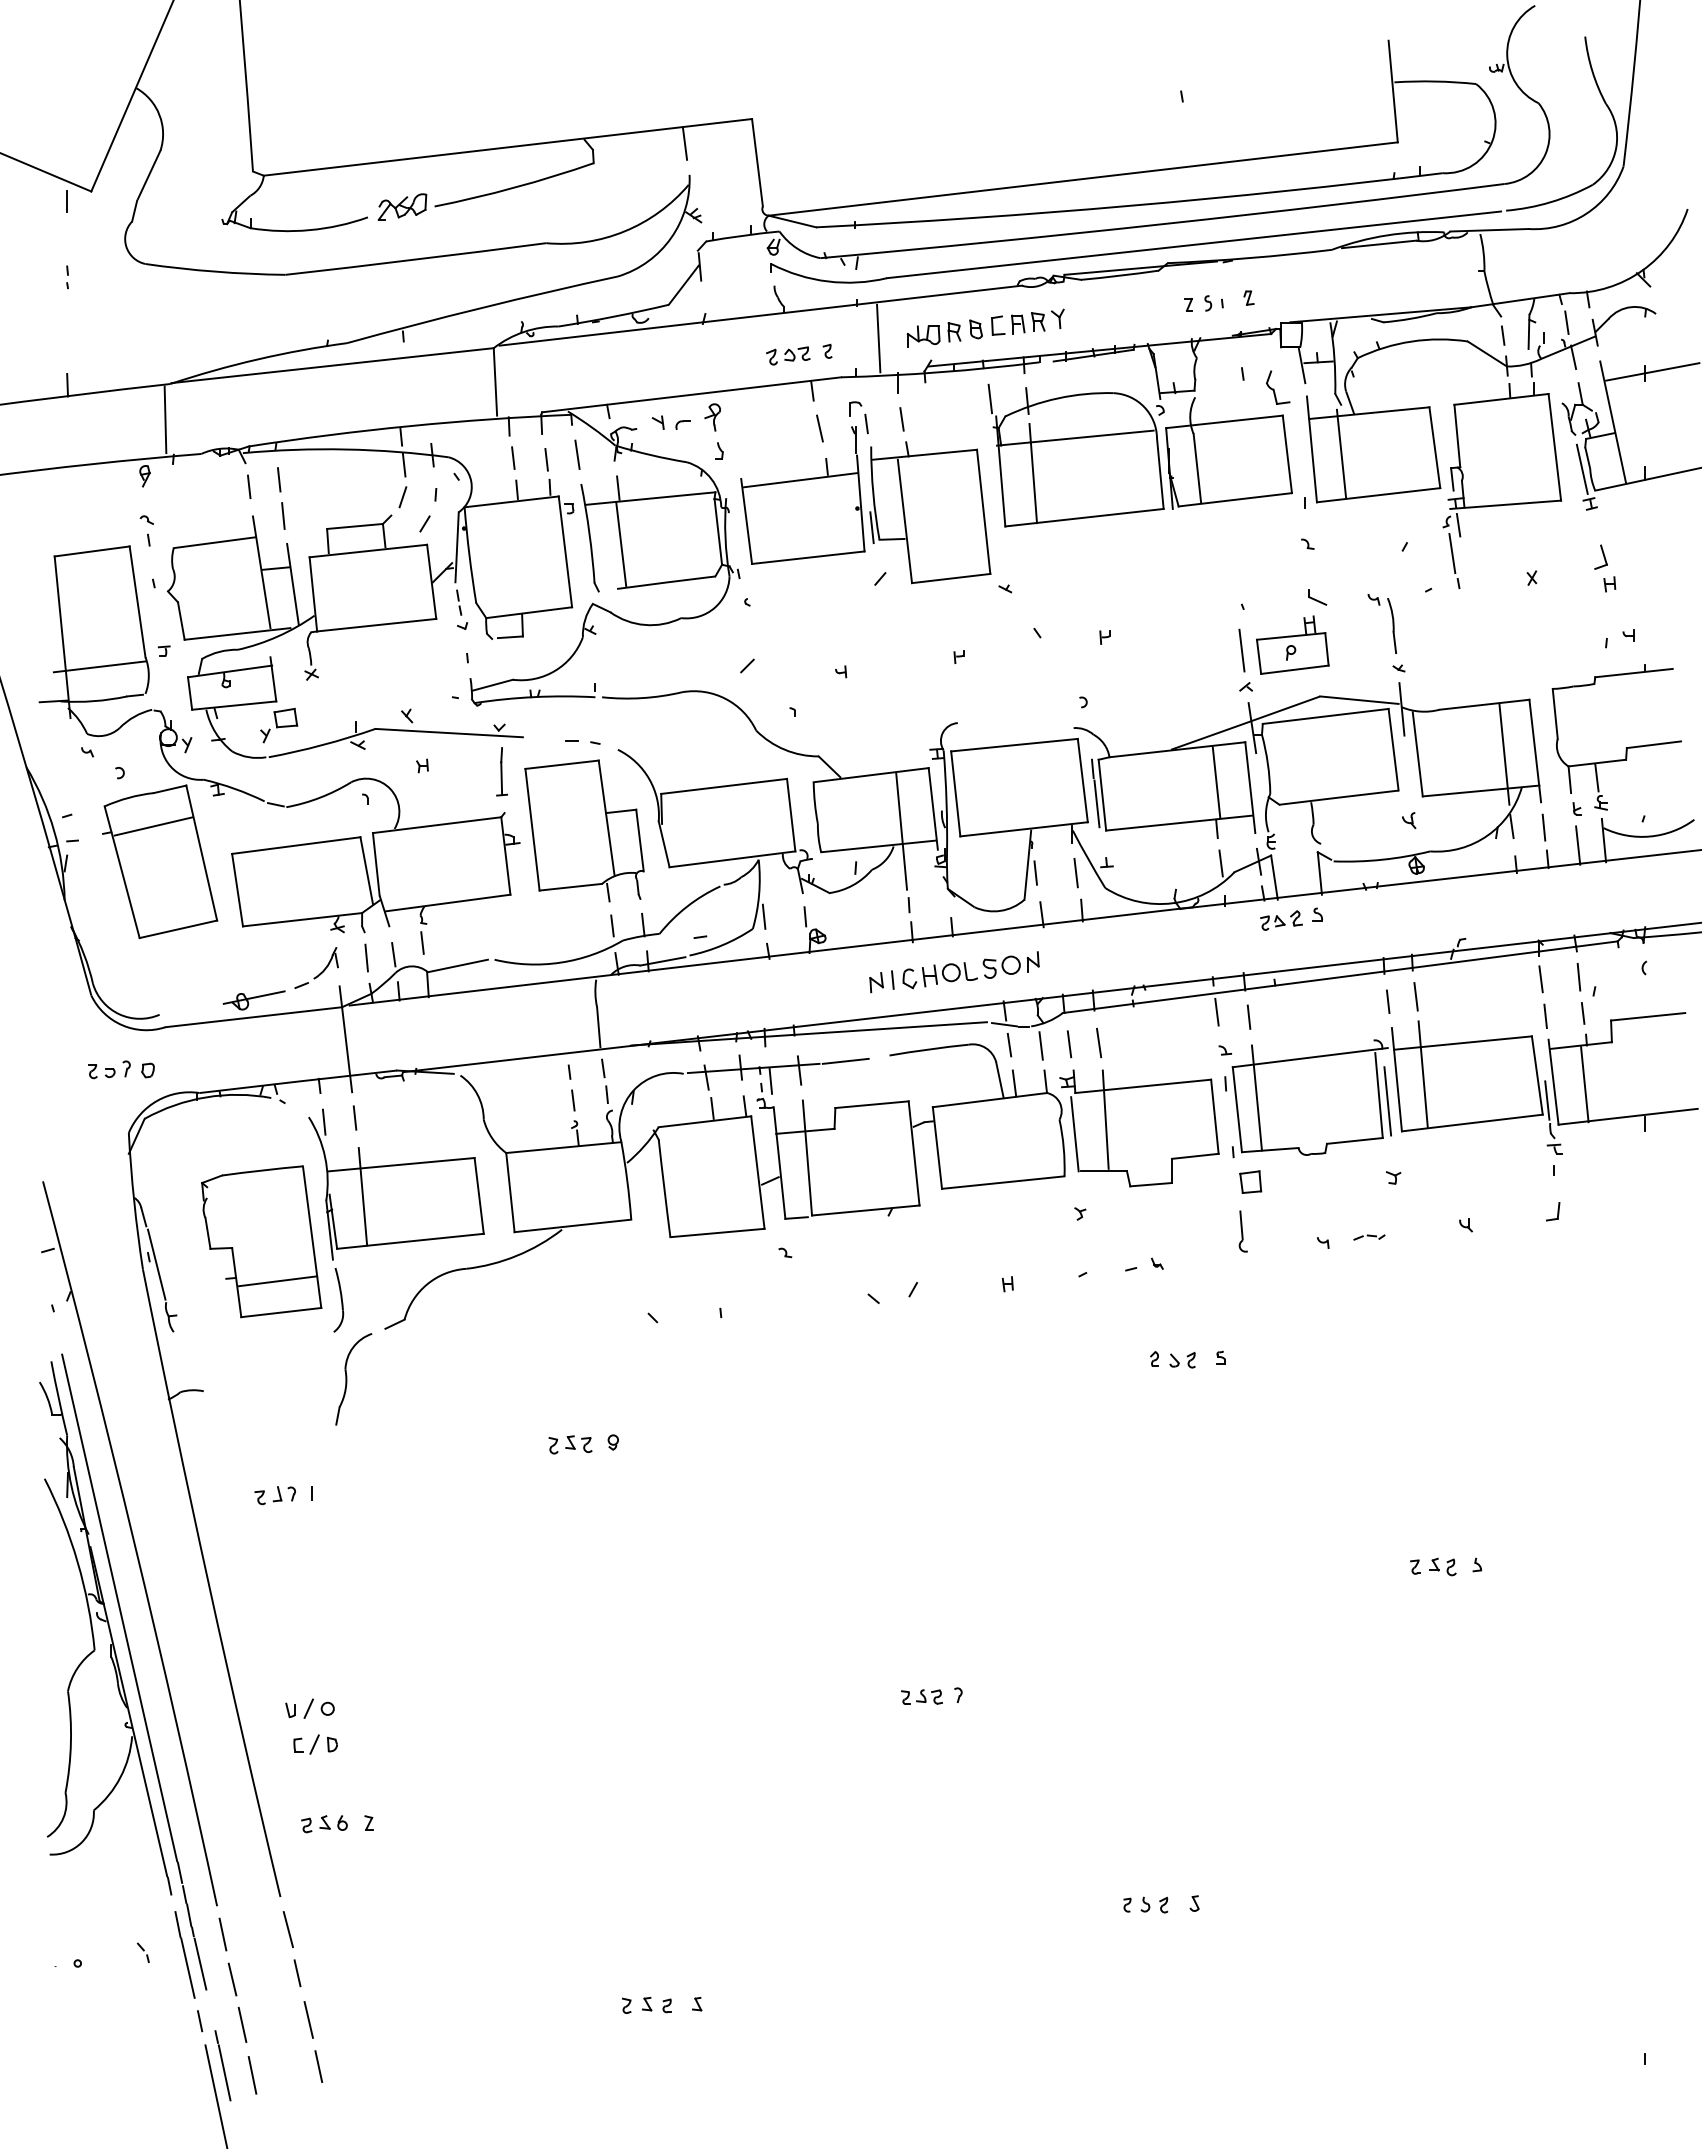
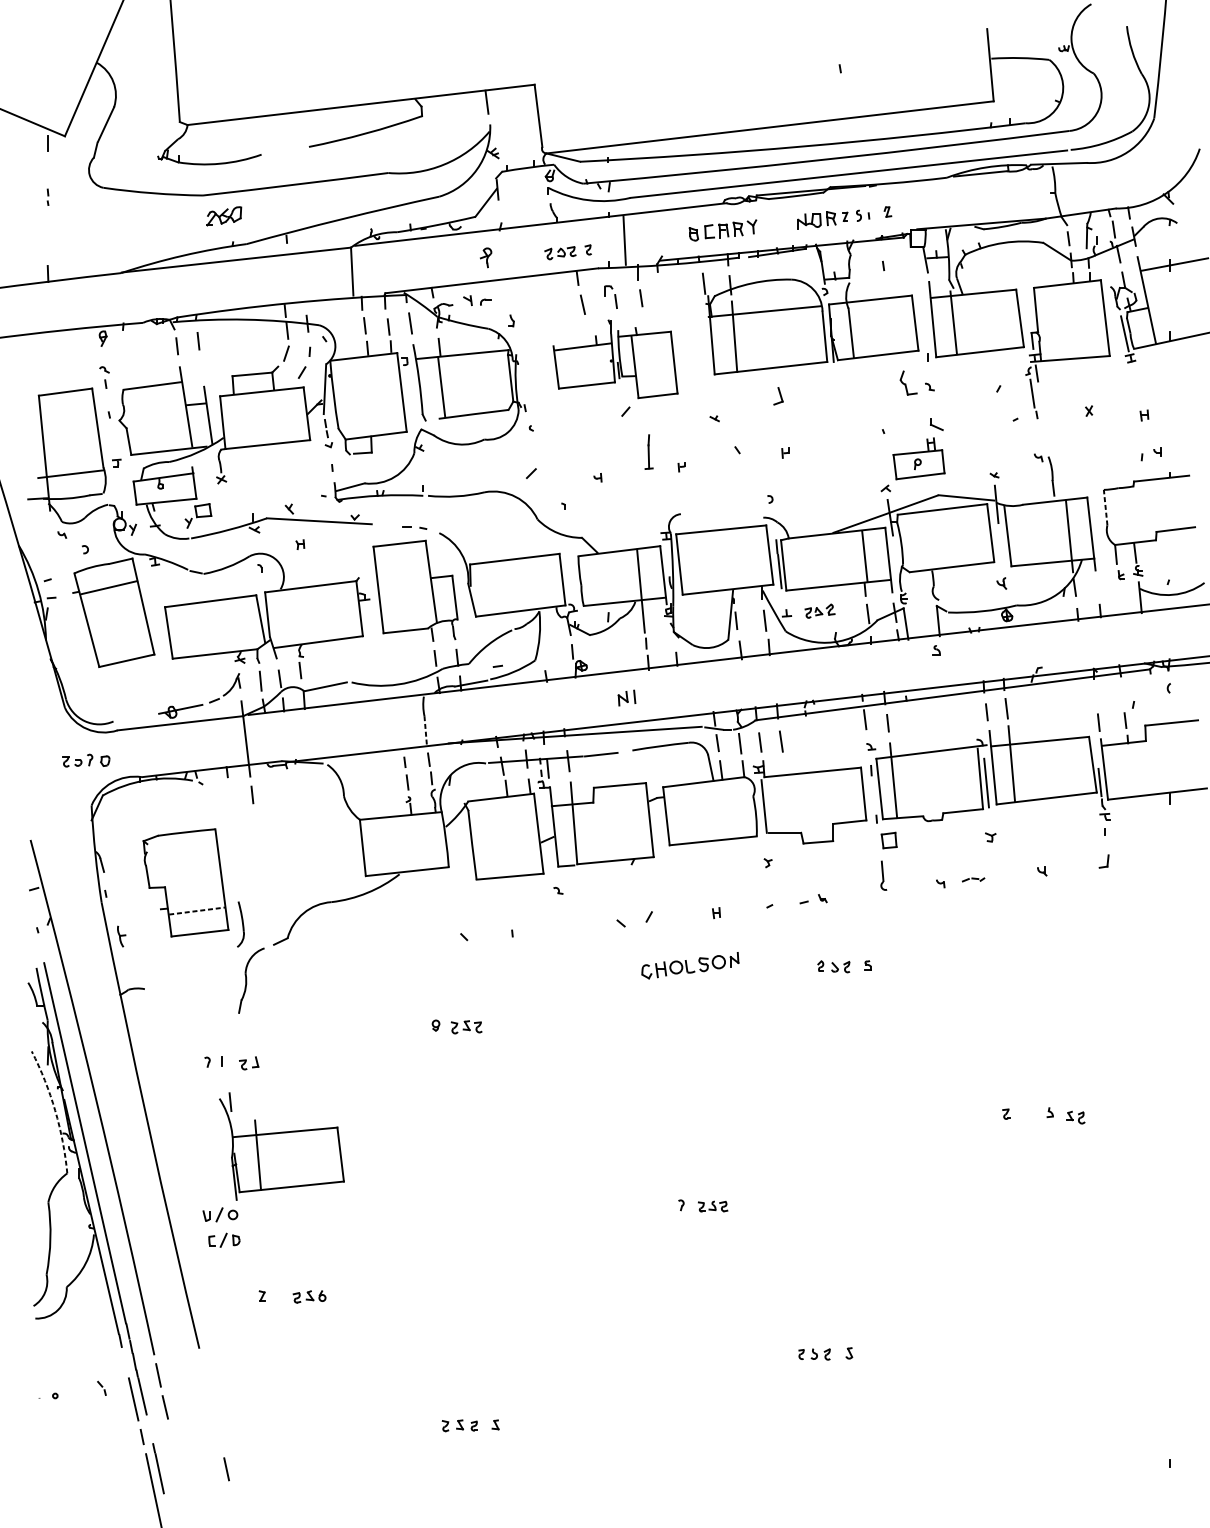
part: (402, 206) -> (224, 215), moved
part: (933, 334) -> (816, 220), moved
part: (1278, 387) -> (908, 382), moved
part: (712, 417) -> (485, 257), moved
line: (165, 419) -> (117, 298), removed
part: (865, 505) -> (615, 359), size x0.7
line: (283, 515) -> (201, 366), removed
part: (1600, 556) -> (778, 395), moved
part: (1392, 623) -> (1051, 474), moved
line: (1241, 650) -> (882, 462), removed
line: (1555, 713) -> (1105, 507), solid -> dashed
part: (501, 771) -> (648, 451), moved
line: (1543, 827) -> (1097, 588), removed
line: (1578, 845) -> (1122, 601), removed
line: (763, 916) -> (542, 651), removed
part: (1281, 920) -> (820, 611), moved
part: (970, 970) -> (689, 965), moved
line: (1578, 976) -> (1122, 694), removed
line: (1540, 979) -> (1095, 696), removed
line: (598, 1027) -> (425, 730), solid -> dashed
line: (1584, 1084) -> (1126, 771), removed
line: (1105, 1119) -> (785, 795), removed
part: (396, 1184) -> (281, 1146), moved
line: (156, 1264) -> (111, 899), removed
line: (277, 1281) -> (197, 911), solid -> dashed
part: (570, 1444) -> (466, 1027), moved
part: (268, 1495) -> (249, 1063), moved
arc: (77, 1562) -> (55, 1110), solid -> dashed
part: (1442, 1566) -> (1075, 1117), moved
part: (921, 1696) -> (712, 1206), moved
part: (324, 1824) -> (309, 1297), moved
line: (177, 1924) -> (126, 1368), removed
line: (287, 1929) -> (204, 1371), removed
line: (297, 1973) -> (211, 1403), removed
line: (308, 2019) -> (219, 1435), removed
line: (242, 2024) -> (172, 1439), removed
line: (252, 2075) -> (179, 1475), removed

